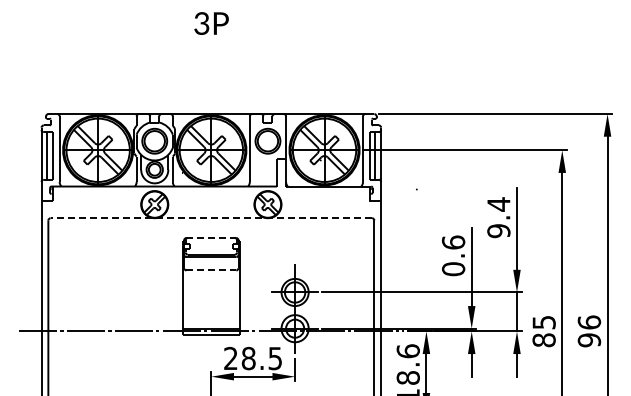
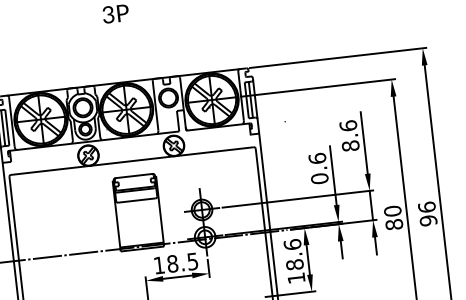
text: (498, 217) -> (349, 135), 9.4 -> 8.6
line: (211, 218) -> (132, 161), dashed -> solid
line: (211, 238) -> (134, 176), dashed -> solid
line: (211, 270) -> (137, 200), dashed -> solid
text: (543, 322) -> (392, 211), 85 -> 80
text: (230, 357) -> (158, 264), 28.5 -> 18.5

